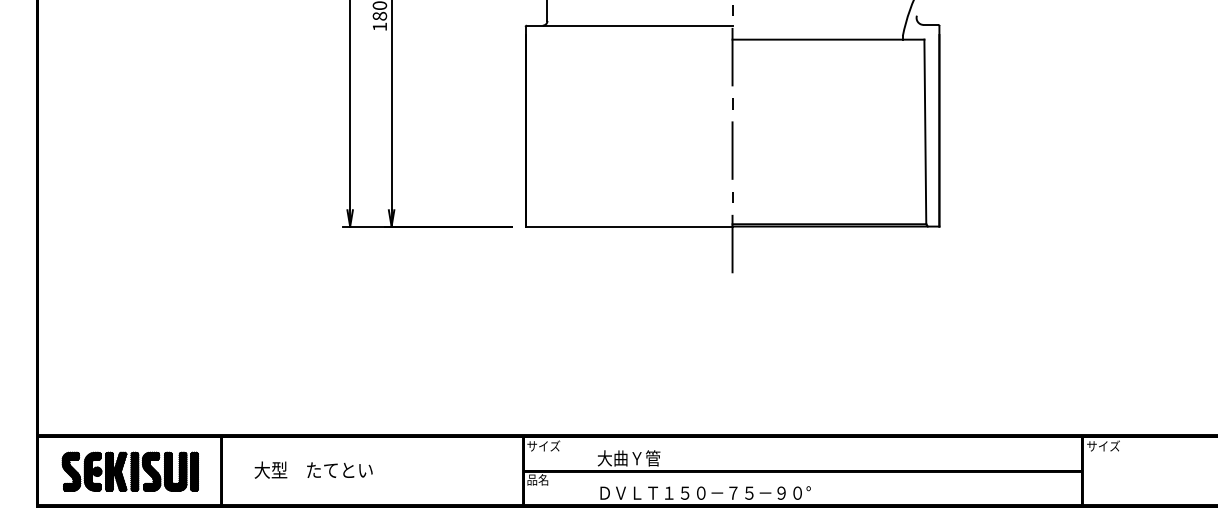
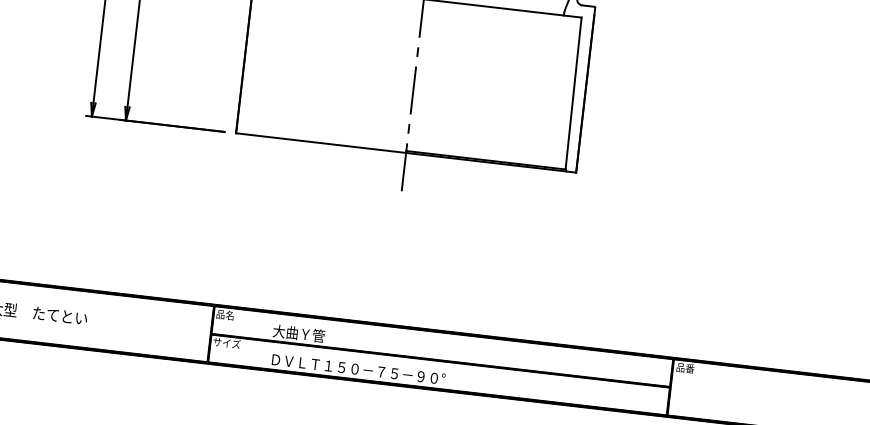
text: (543, 445) -> (229, 314), サイズ -> 品名
text: (1103, 445) -> (690, 368), サイズ -> 品番
text: (543, 479) -> (226, 342), 品名 -> サイズ

